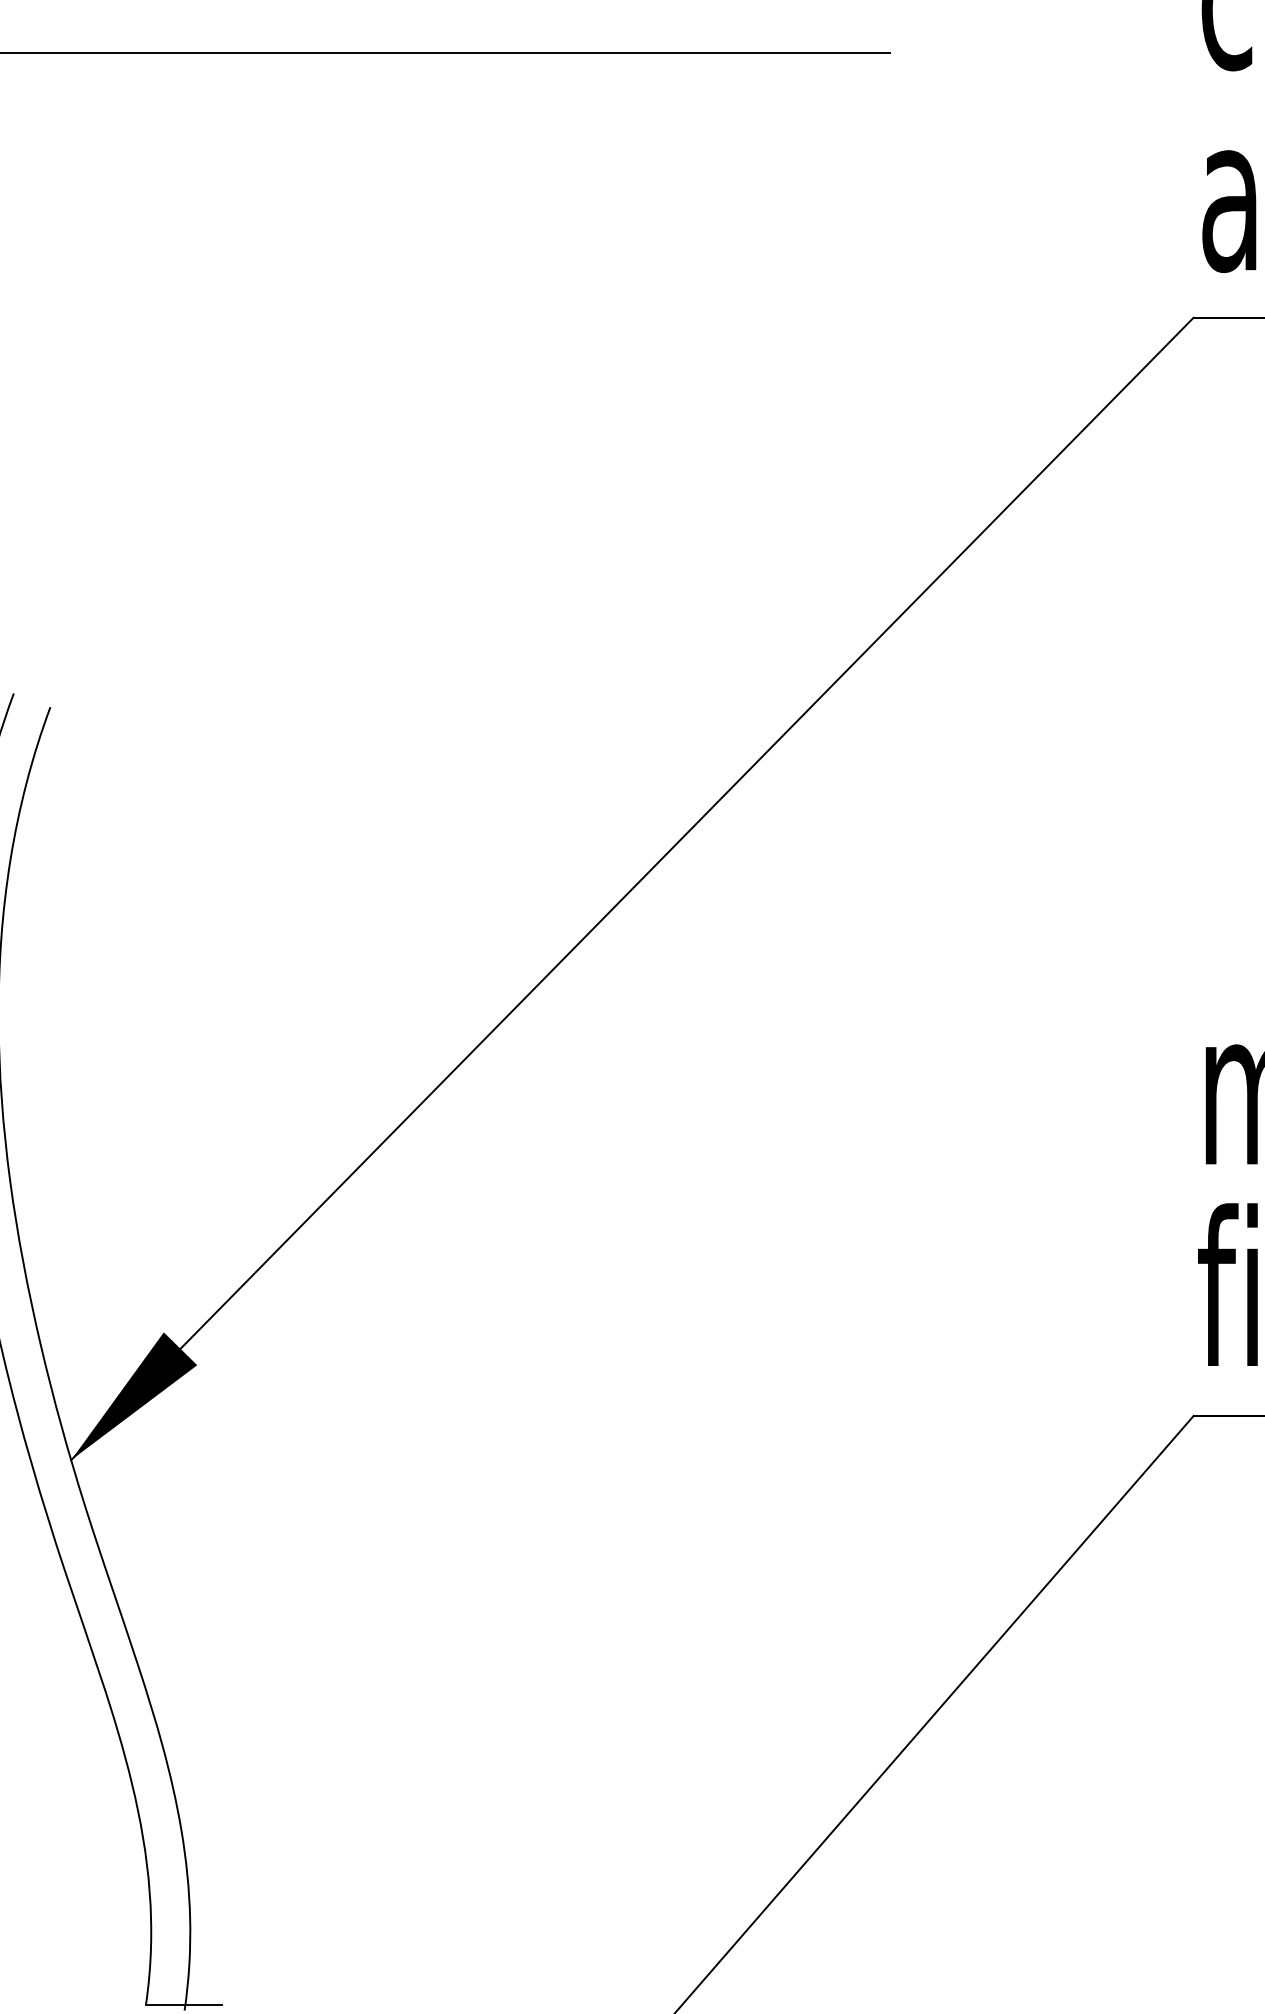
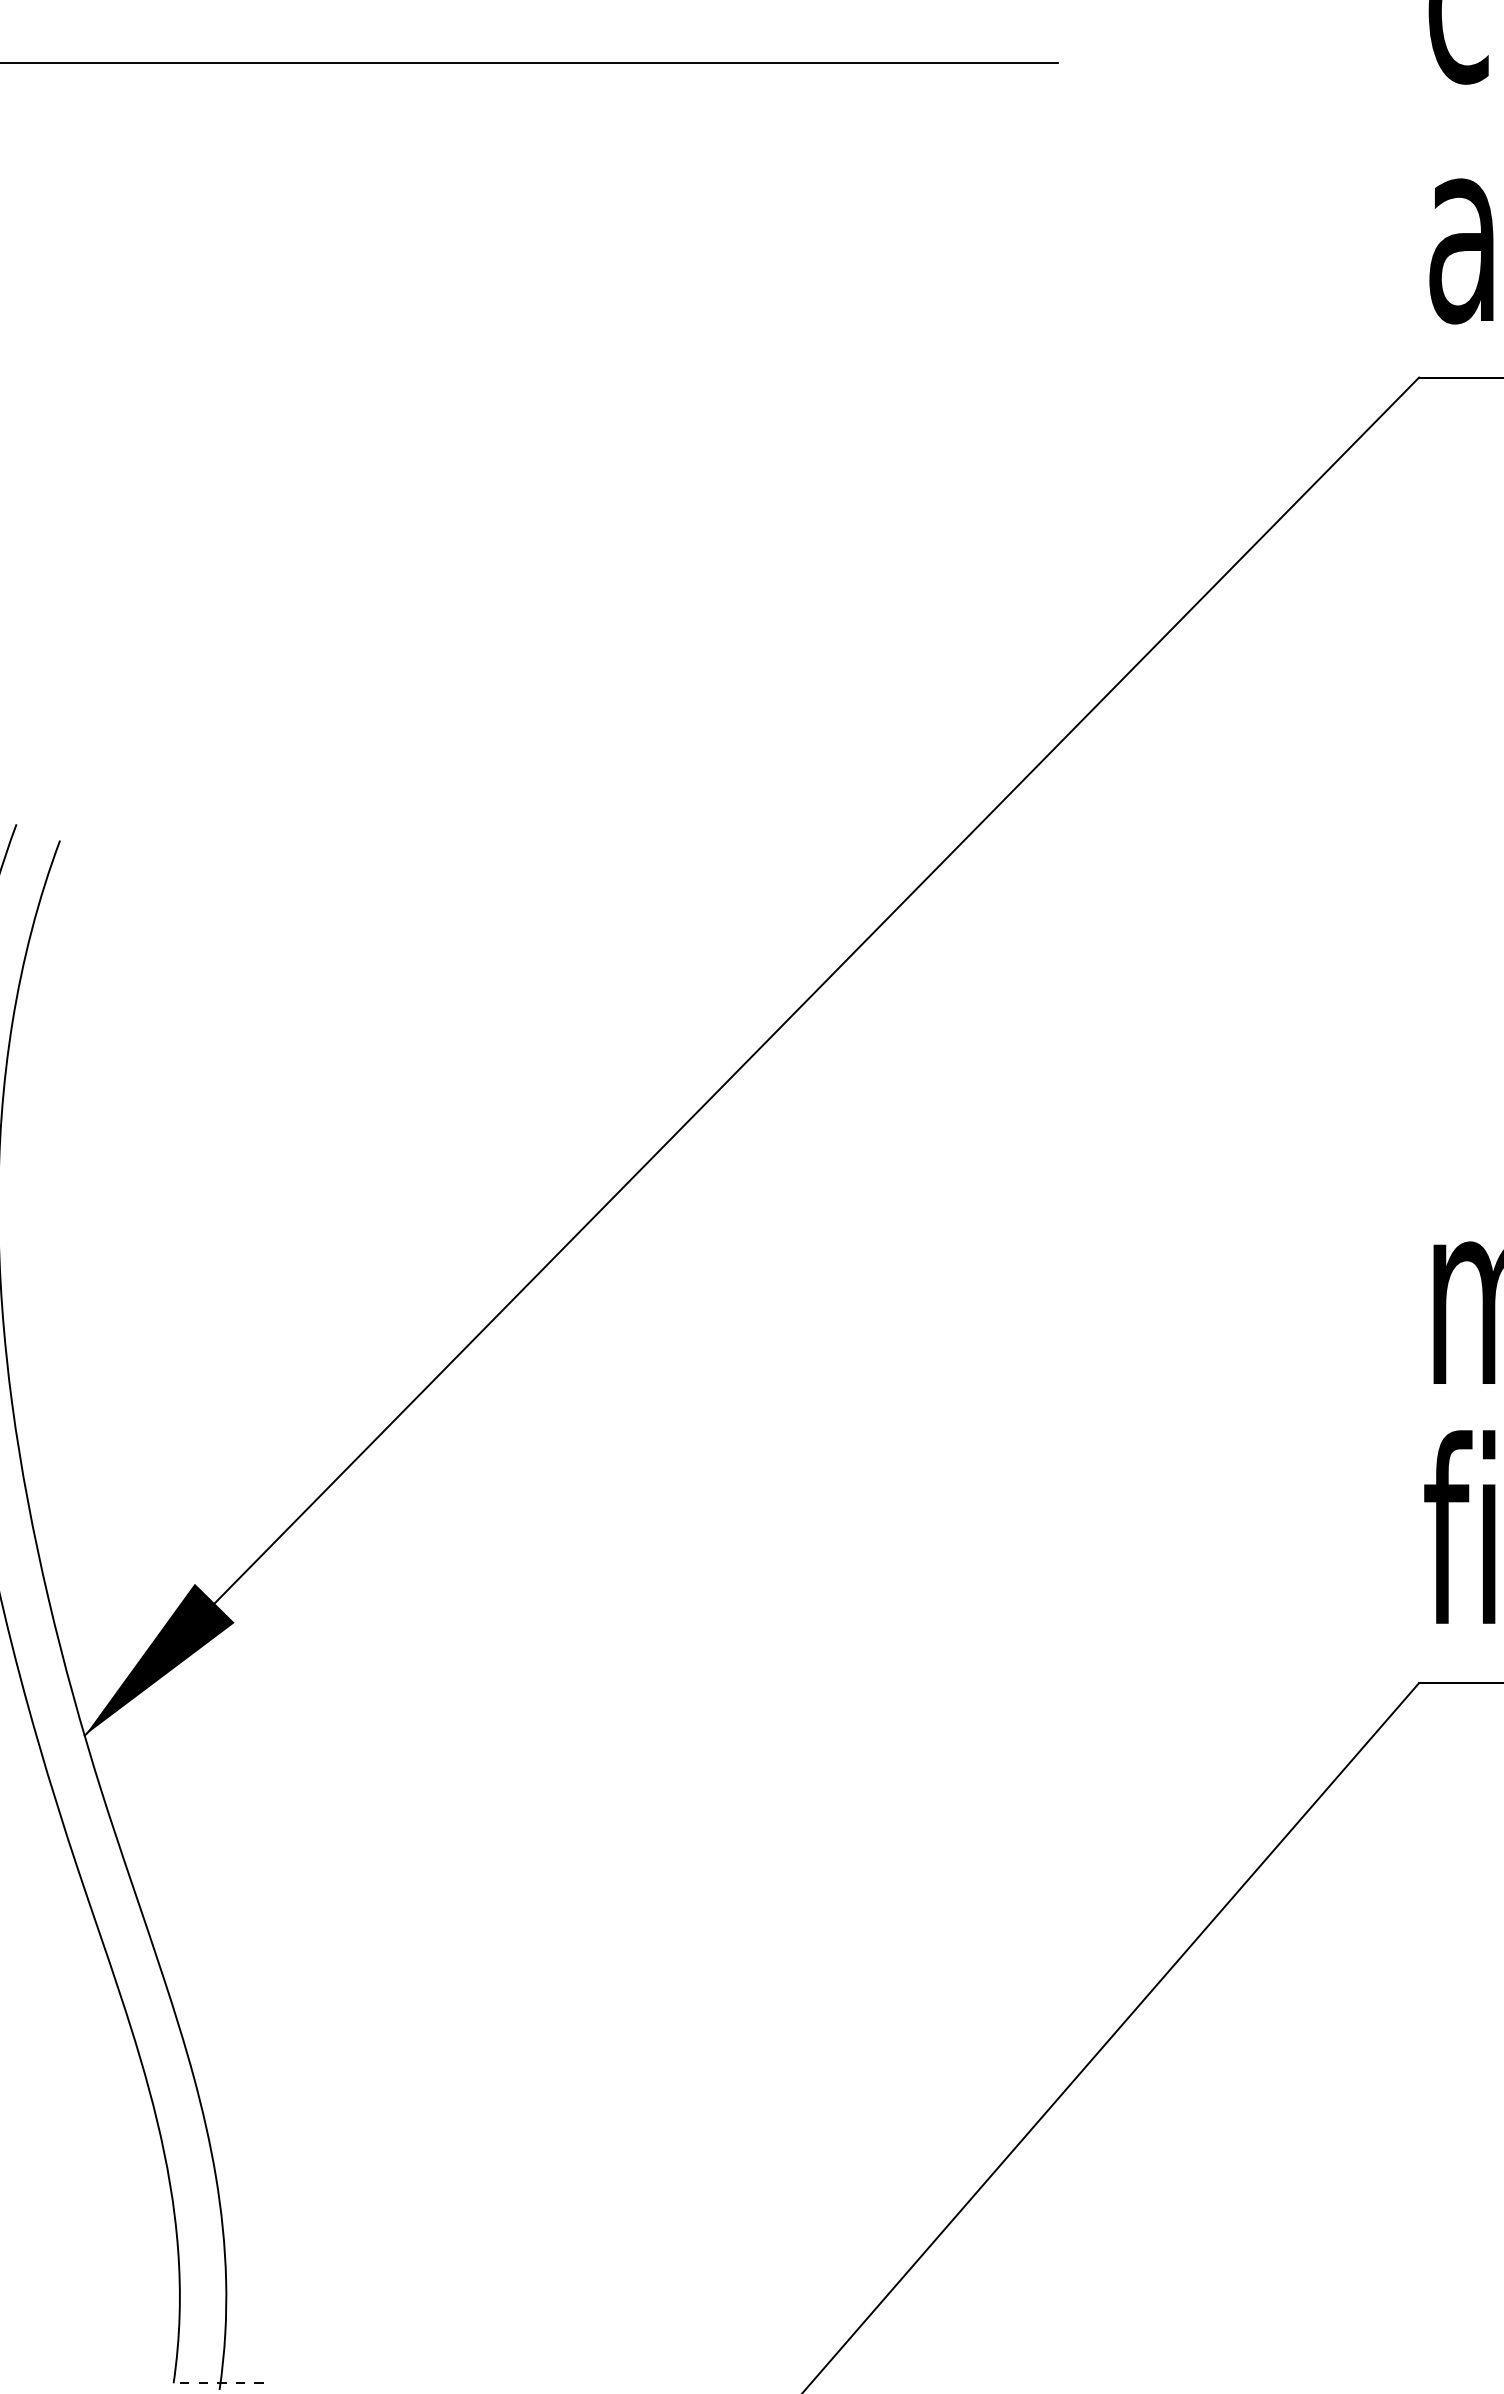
line: (183, 2005) -> (218, 2383), solid -> dashed

